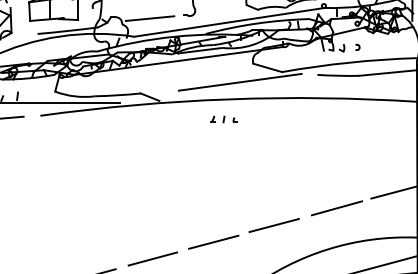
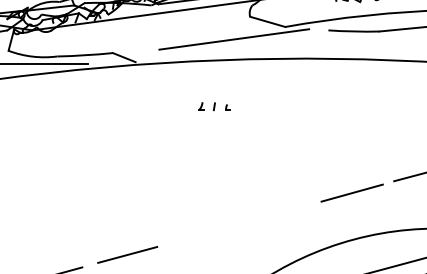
part: (223, 119) -> (213, 106), moved
line: (273, 225) -> (274, 214), removed
line: (213, 241) -> (201, 233), removed

